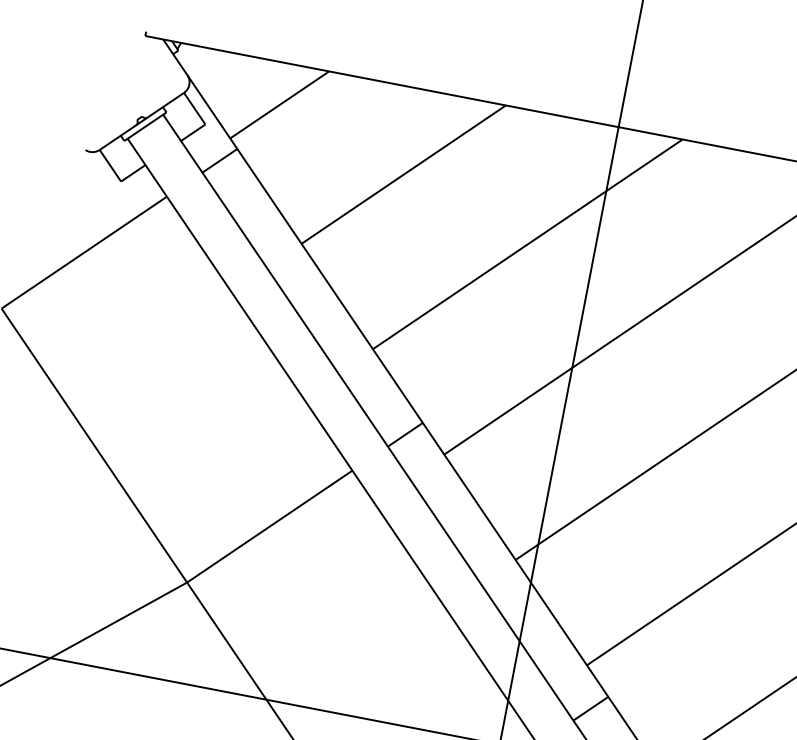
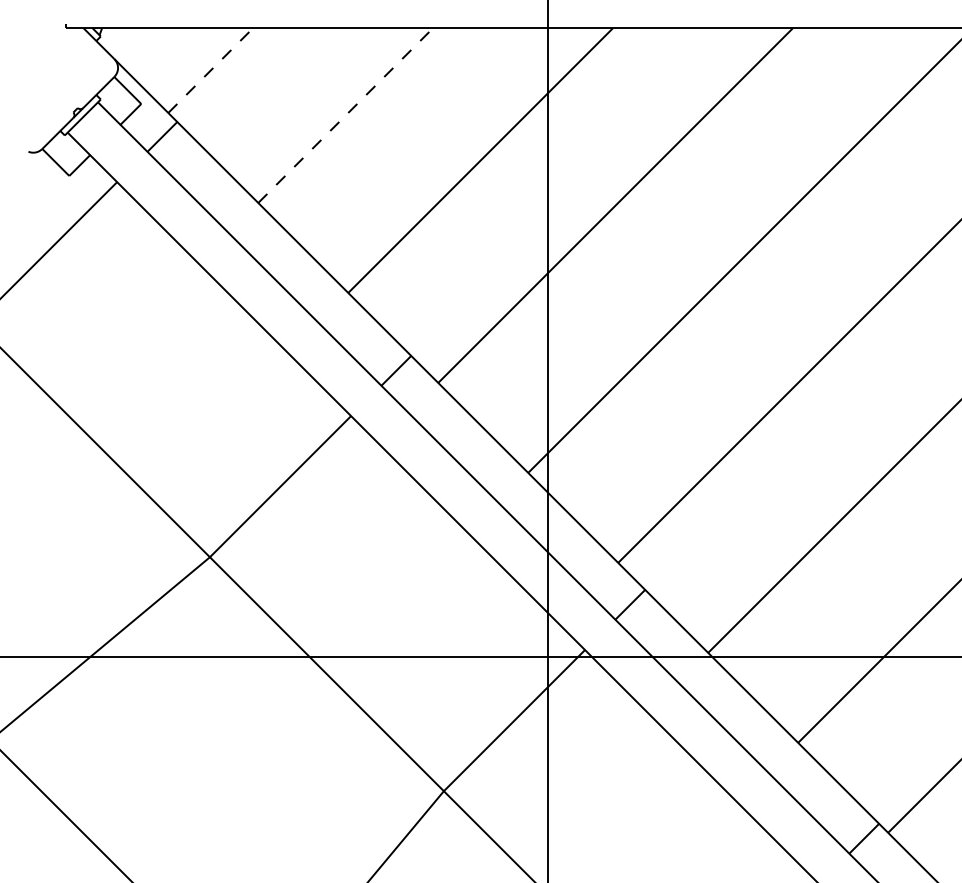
line: (279, 104) -> (210, 70), solid -> dashed
line: (403, 174) -> (345, 115), solid -> dashed

